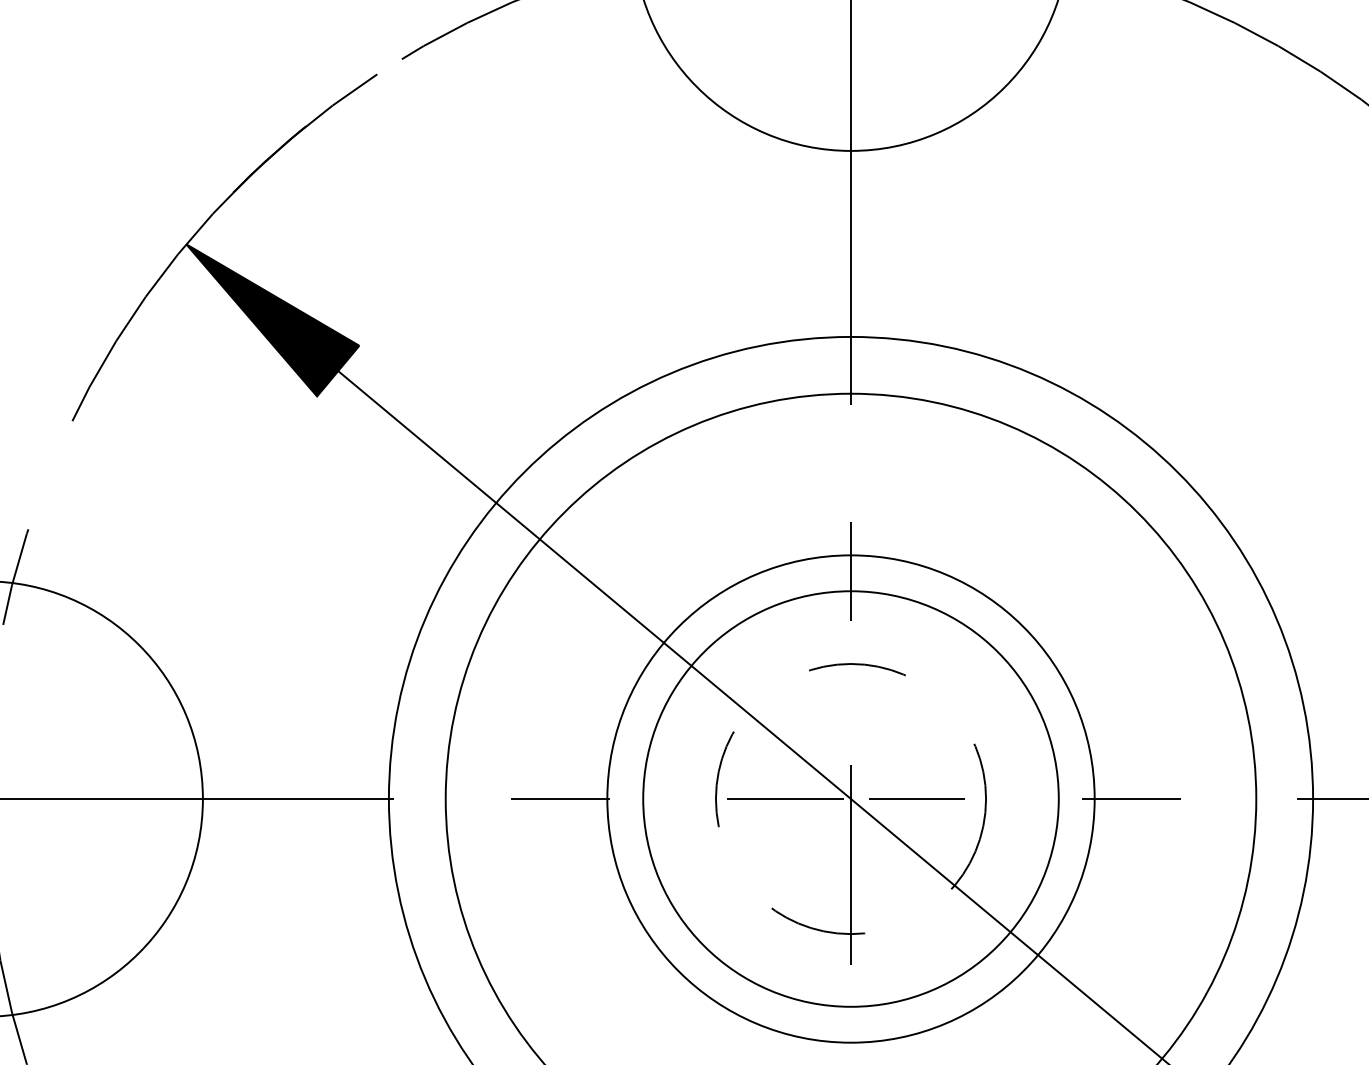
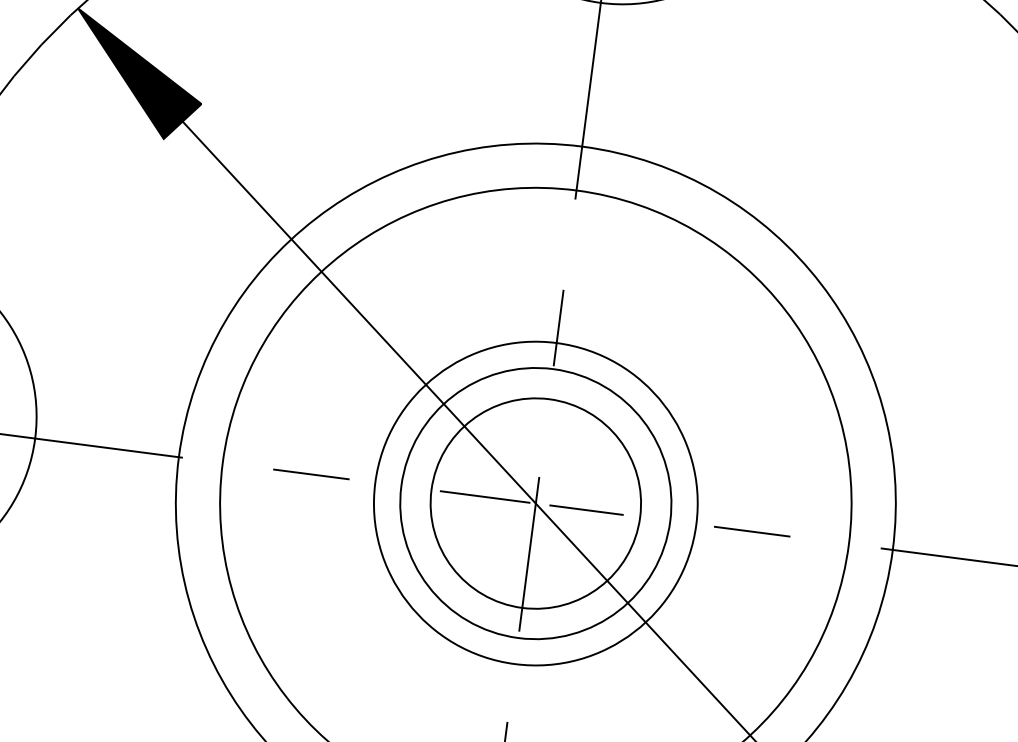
circle: (850, 798) -> (535, 503), dashed -> solid
circle: (850, 798) -> (535, 503), size x0.71

